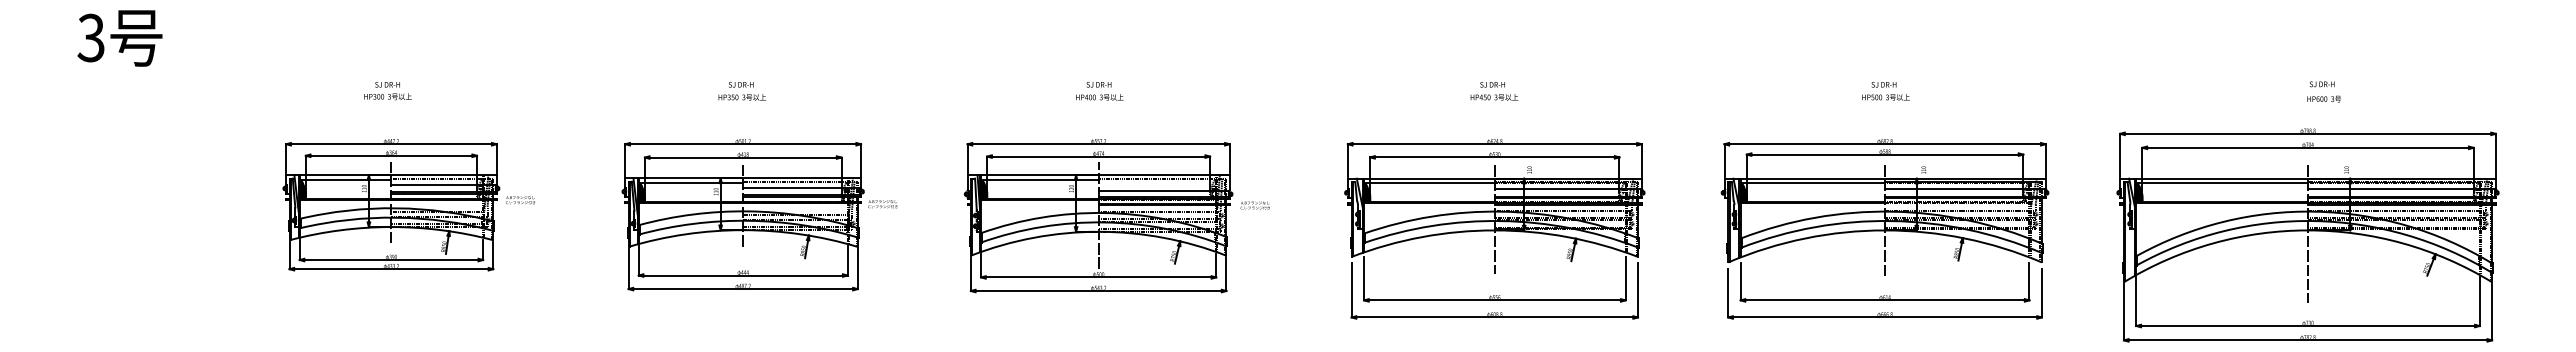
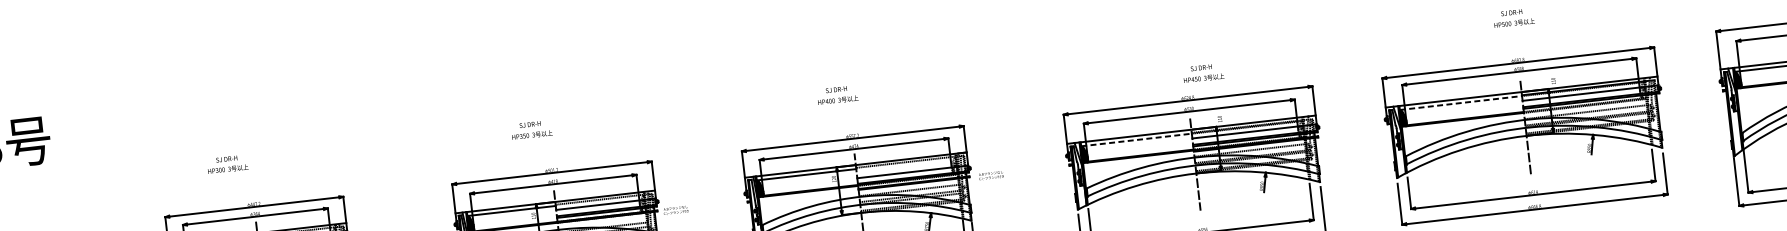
text: (387, 91) -> (227, 164), moved
text: (742, 91) -> (531, 130), moved
text: (1099, 91) -> (837, 95), moved
text: (1494, 91) -> (1203, 73), moved
line: (1429, 183) -> (1136, 140), solid -> dashed
line: (1813, 183) -> (1461, 103), solid -> dashed

